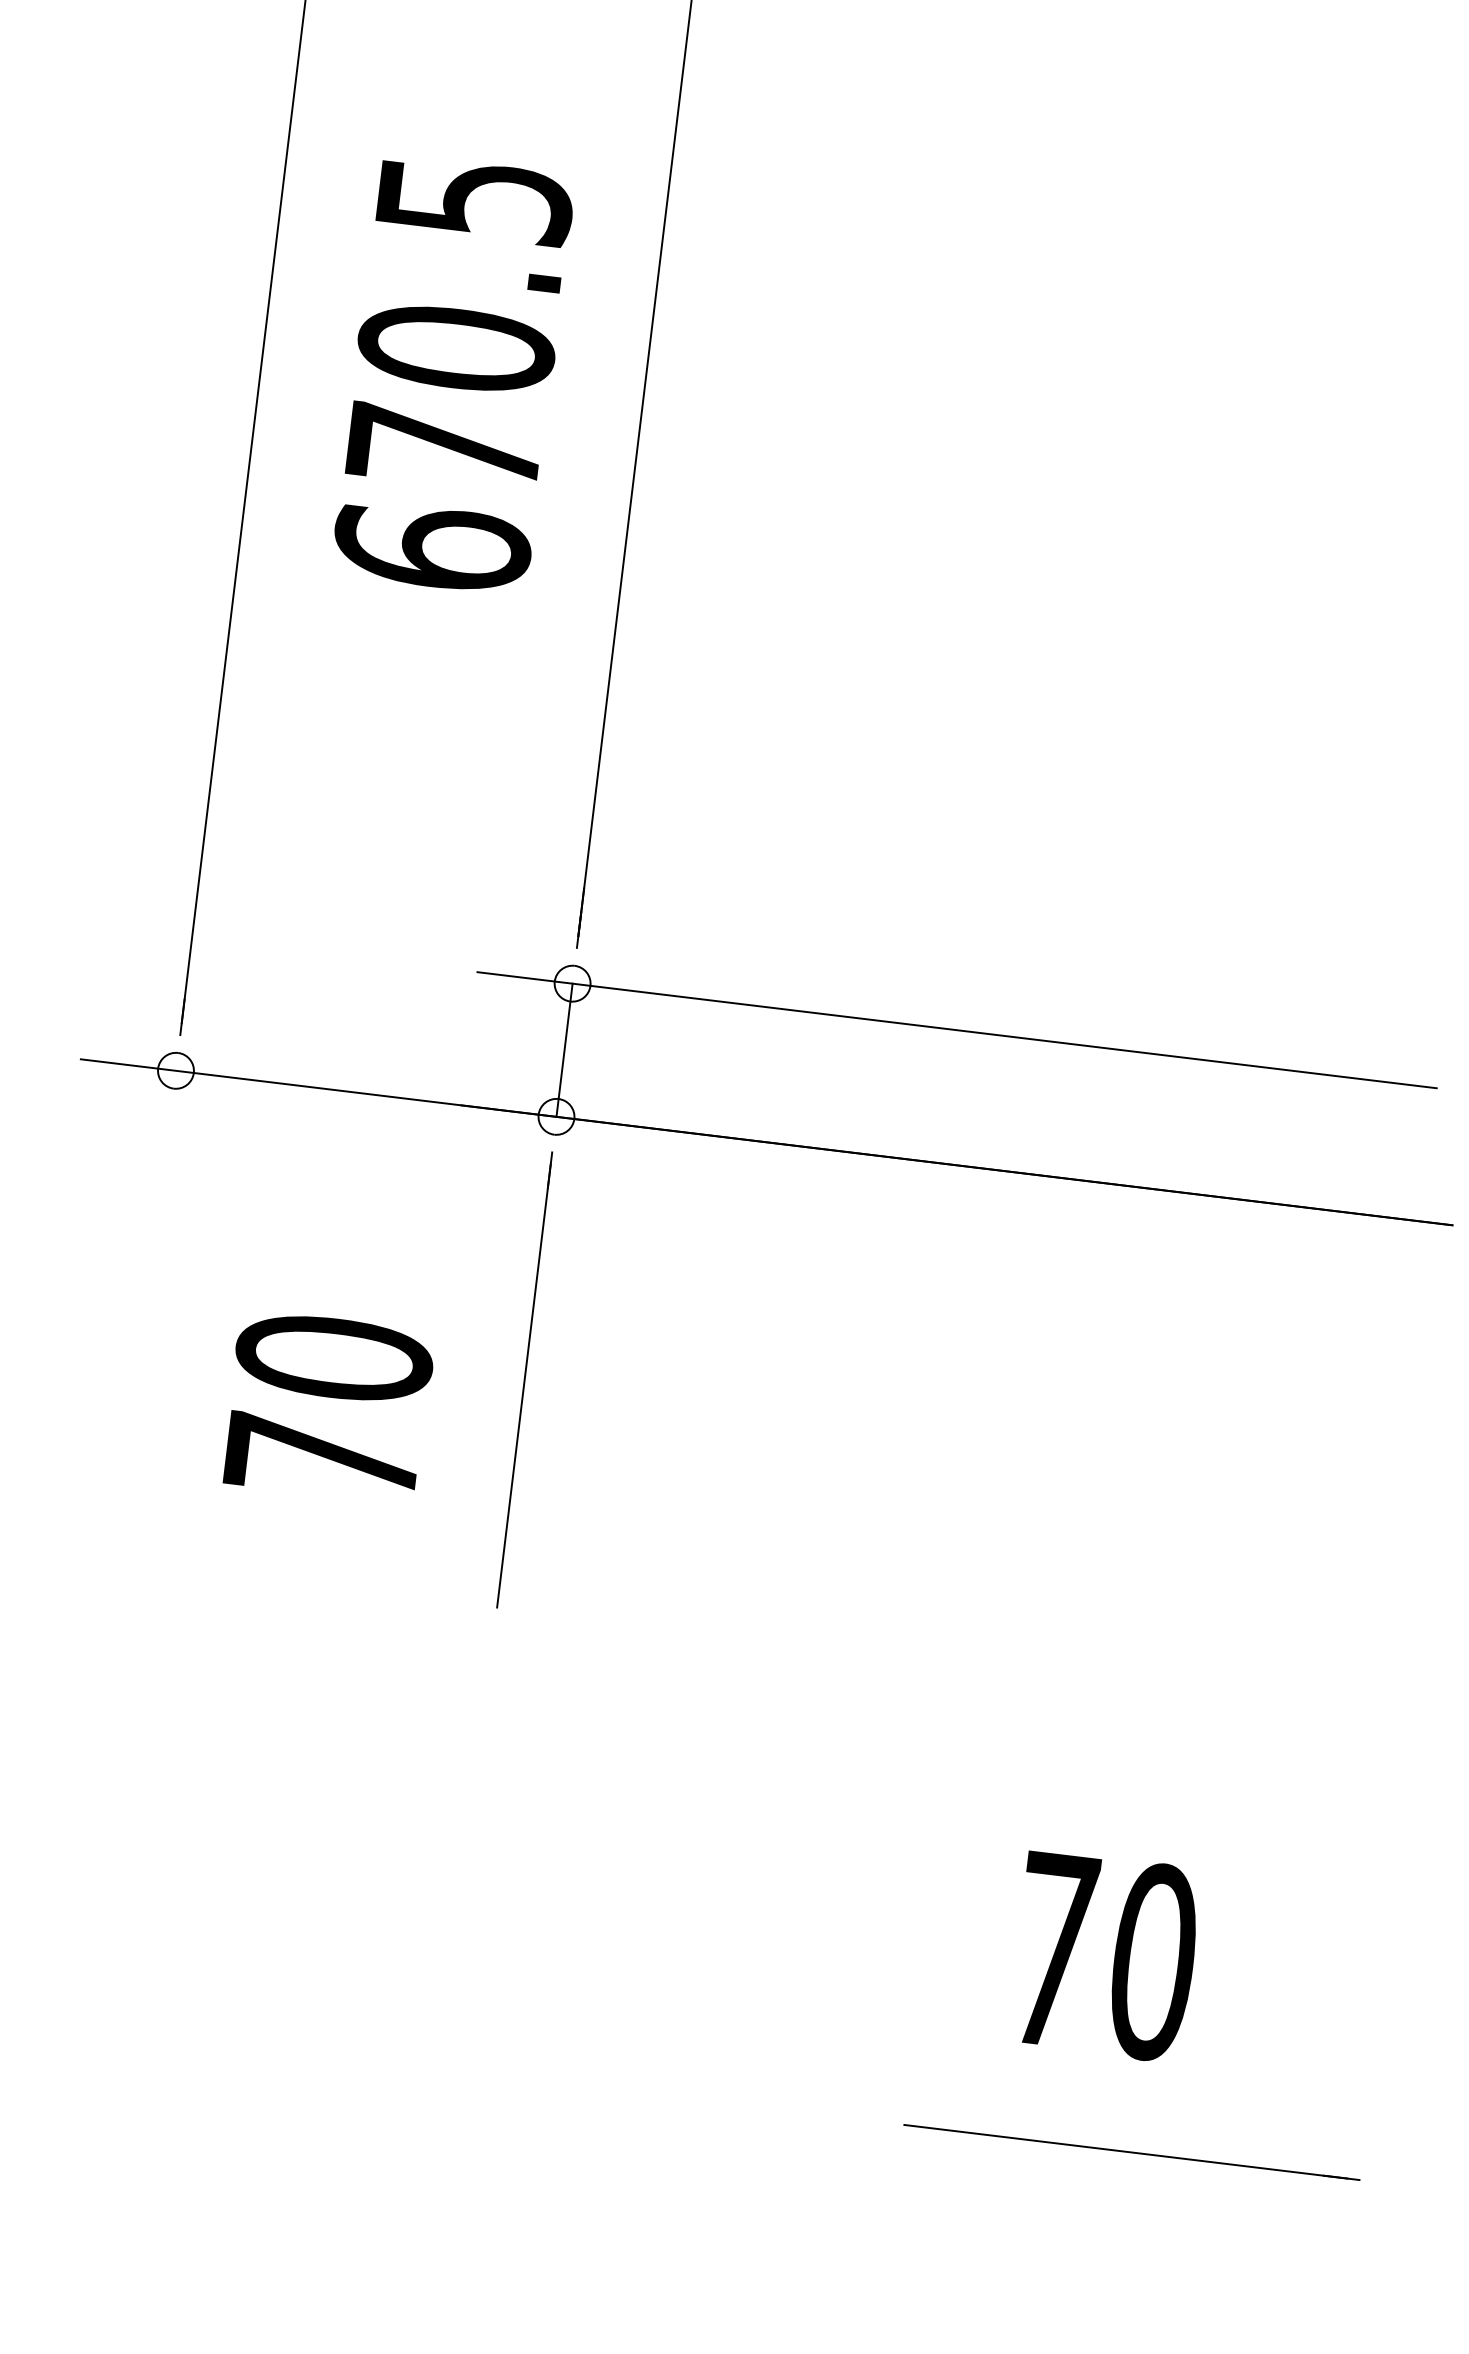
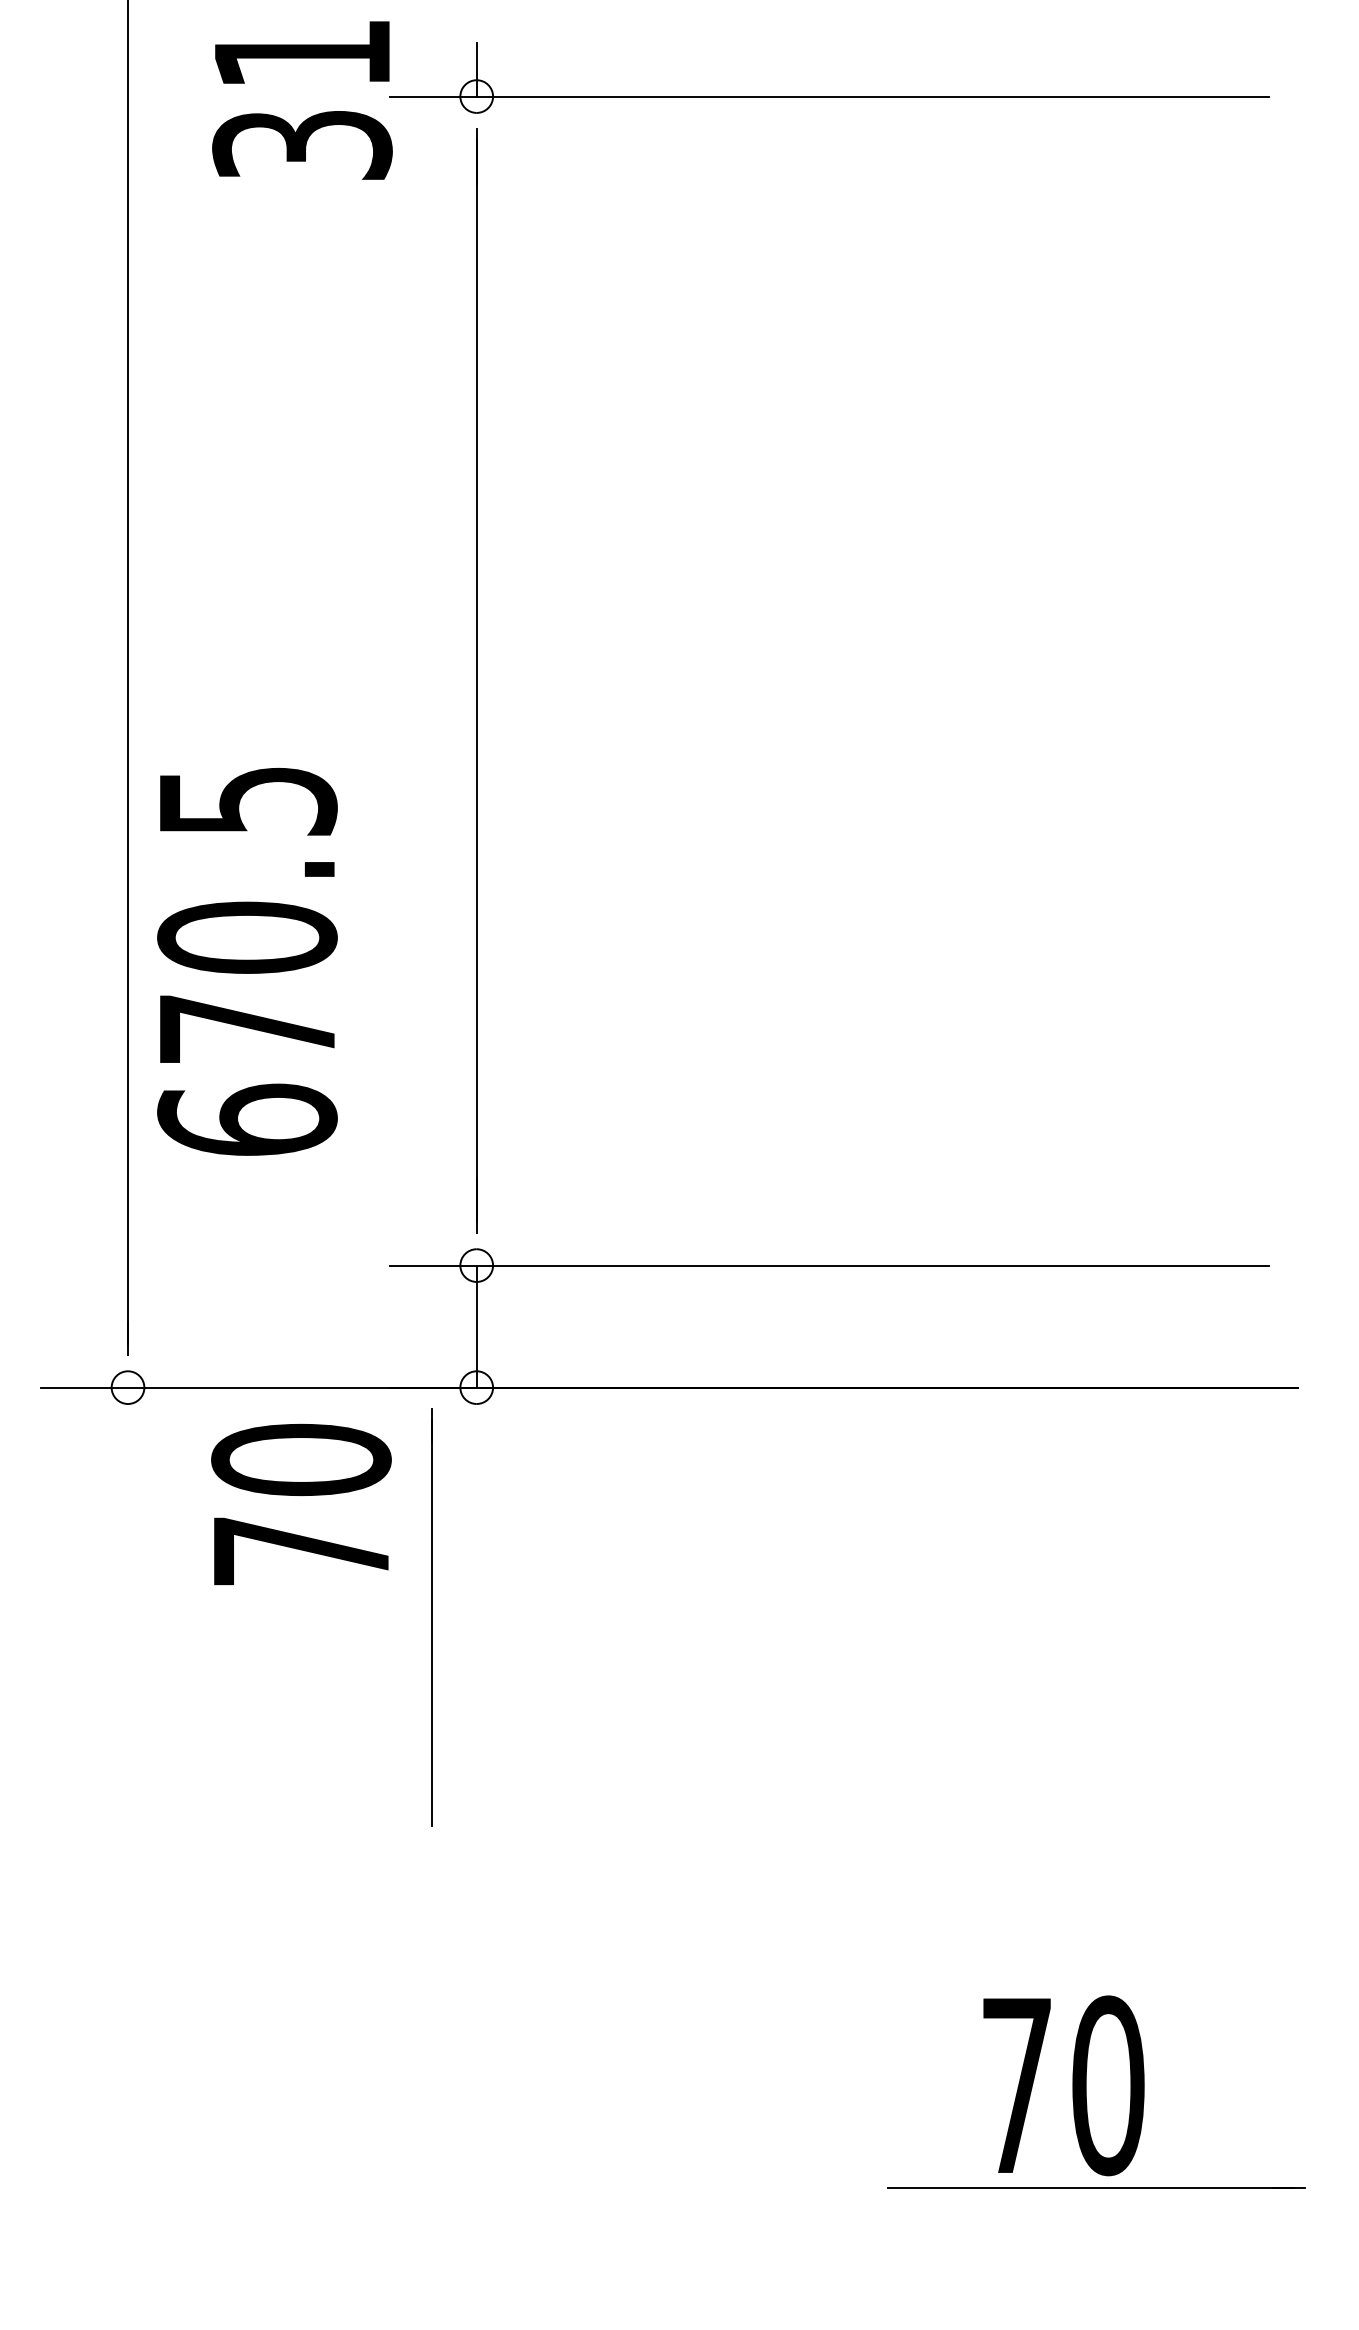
text: (453, 374) -> (247, 961), moved
line: (524, 1379) -> (431, 1617), moved
text: (328, 1405) -> (301, 1503), moved
line: (1131, 2151) -> (1096, 2187), moved

